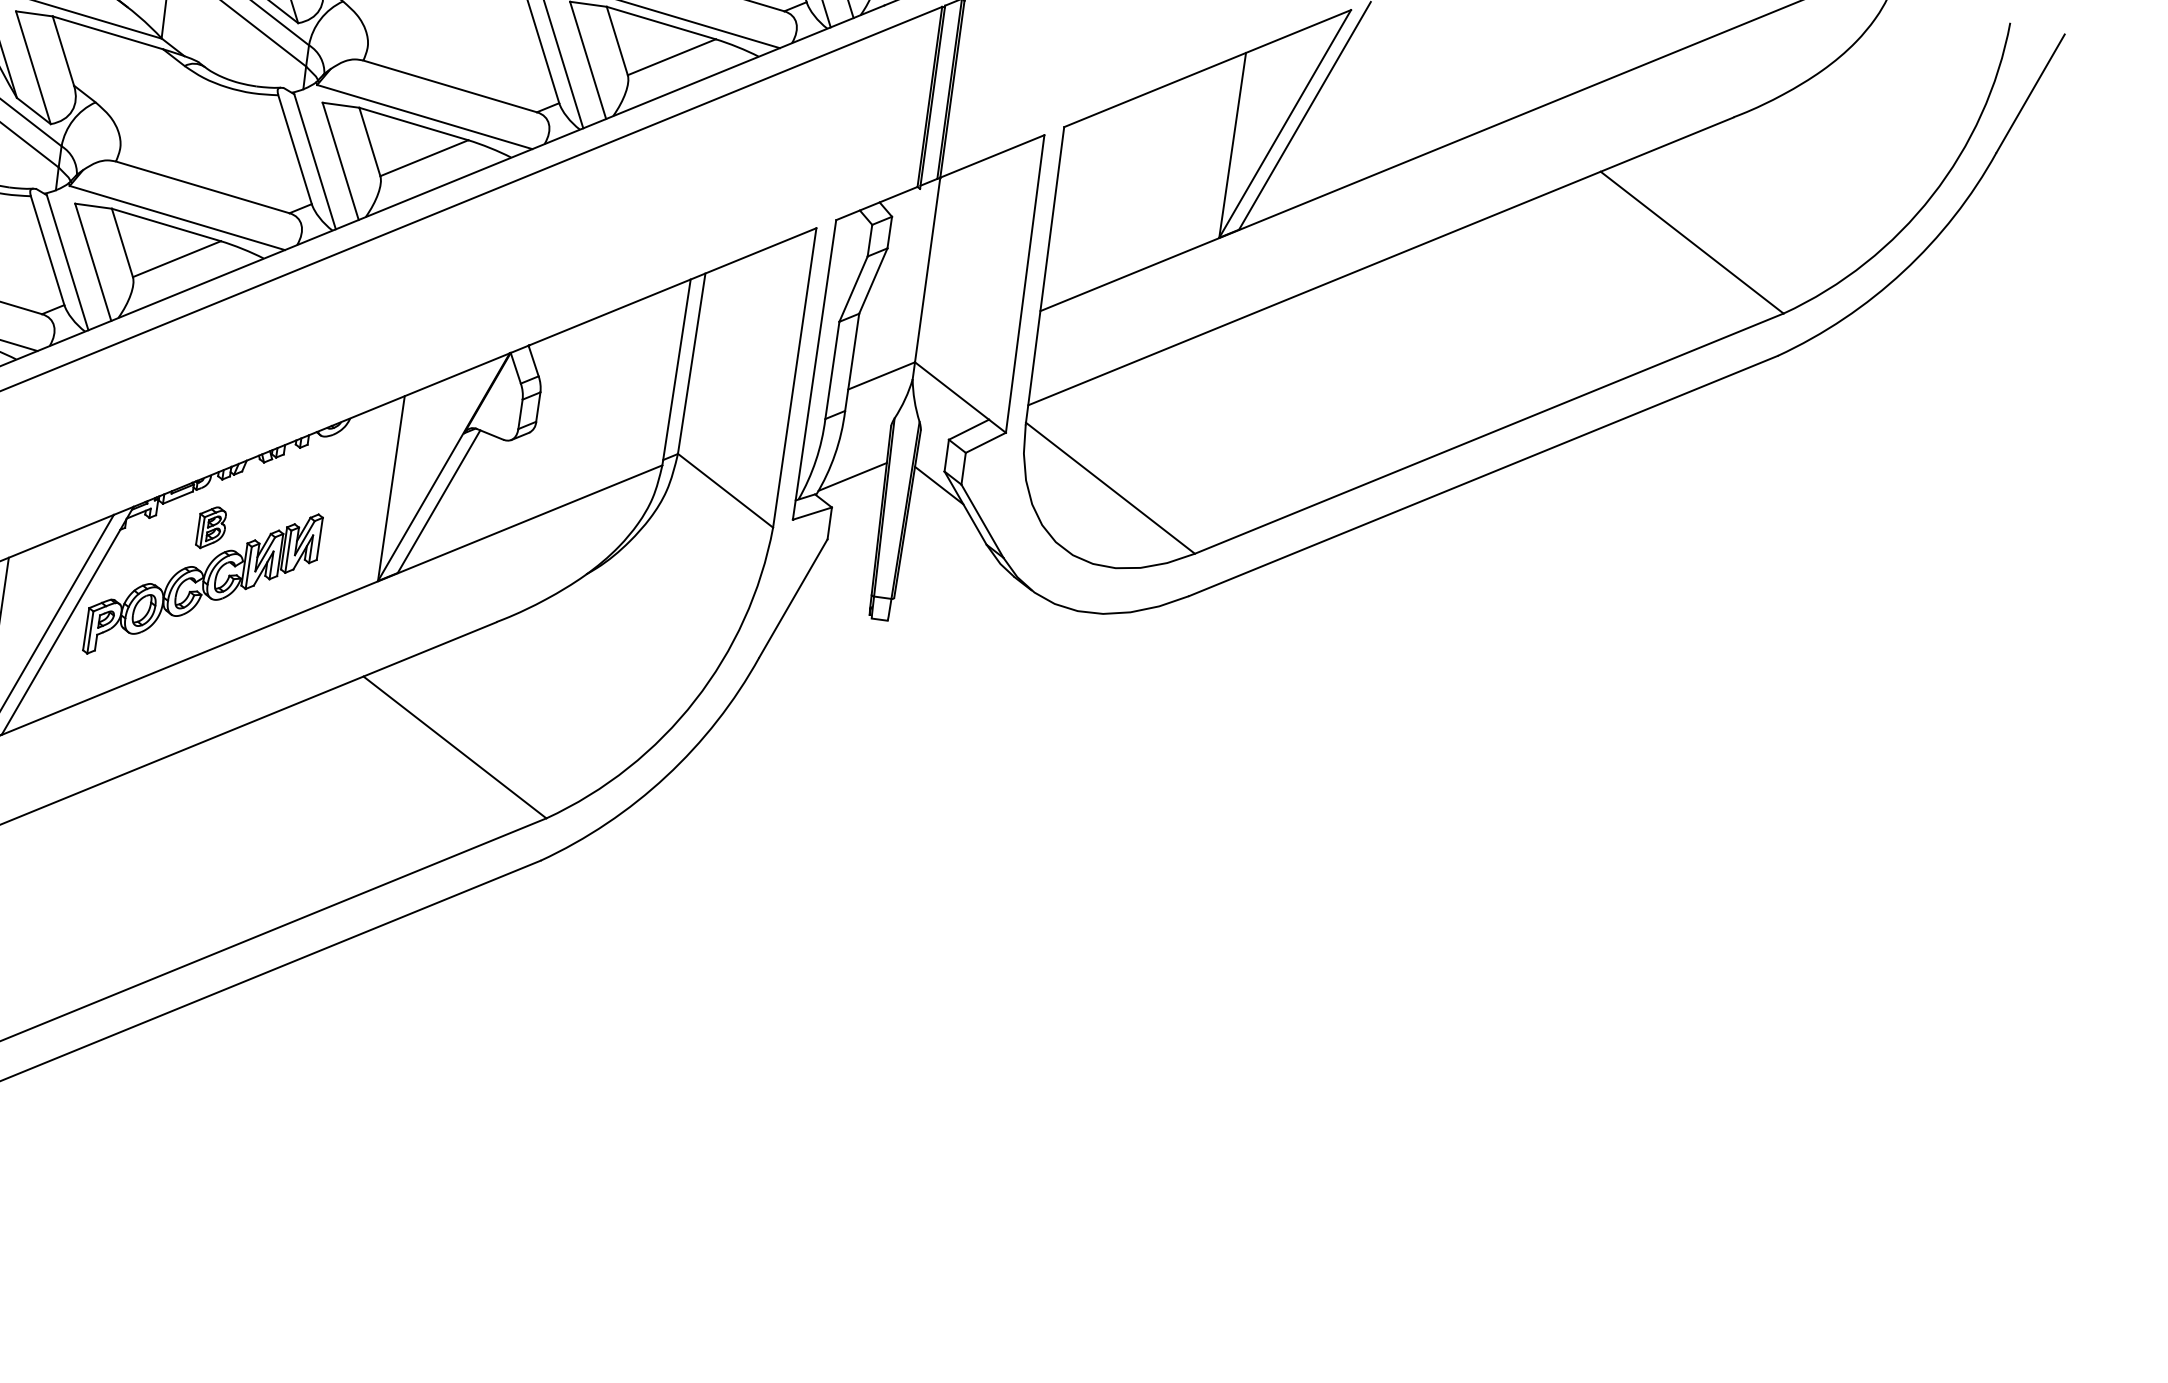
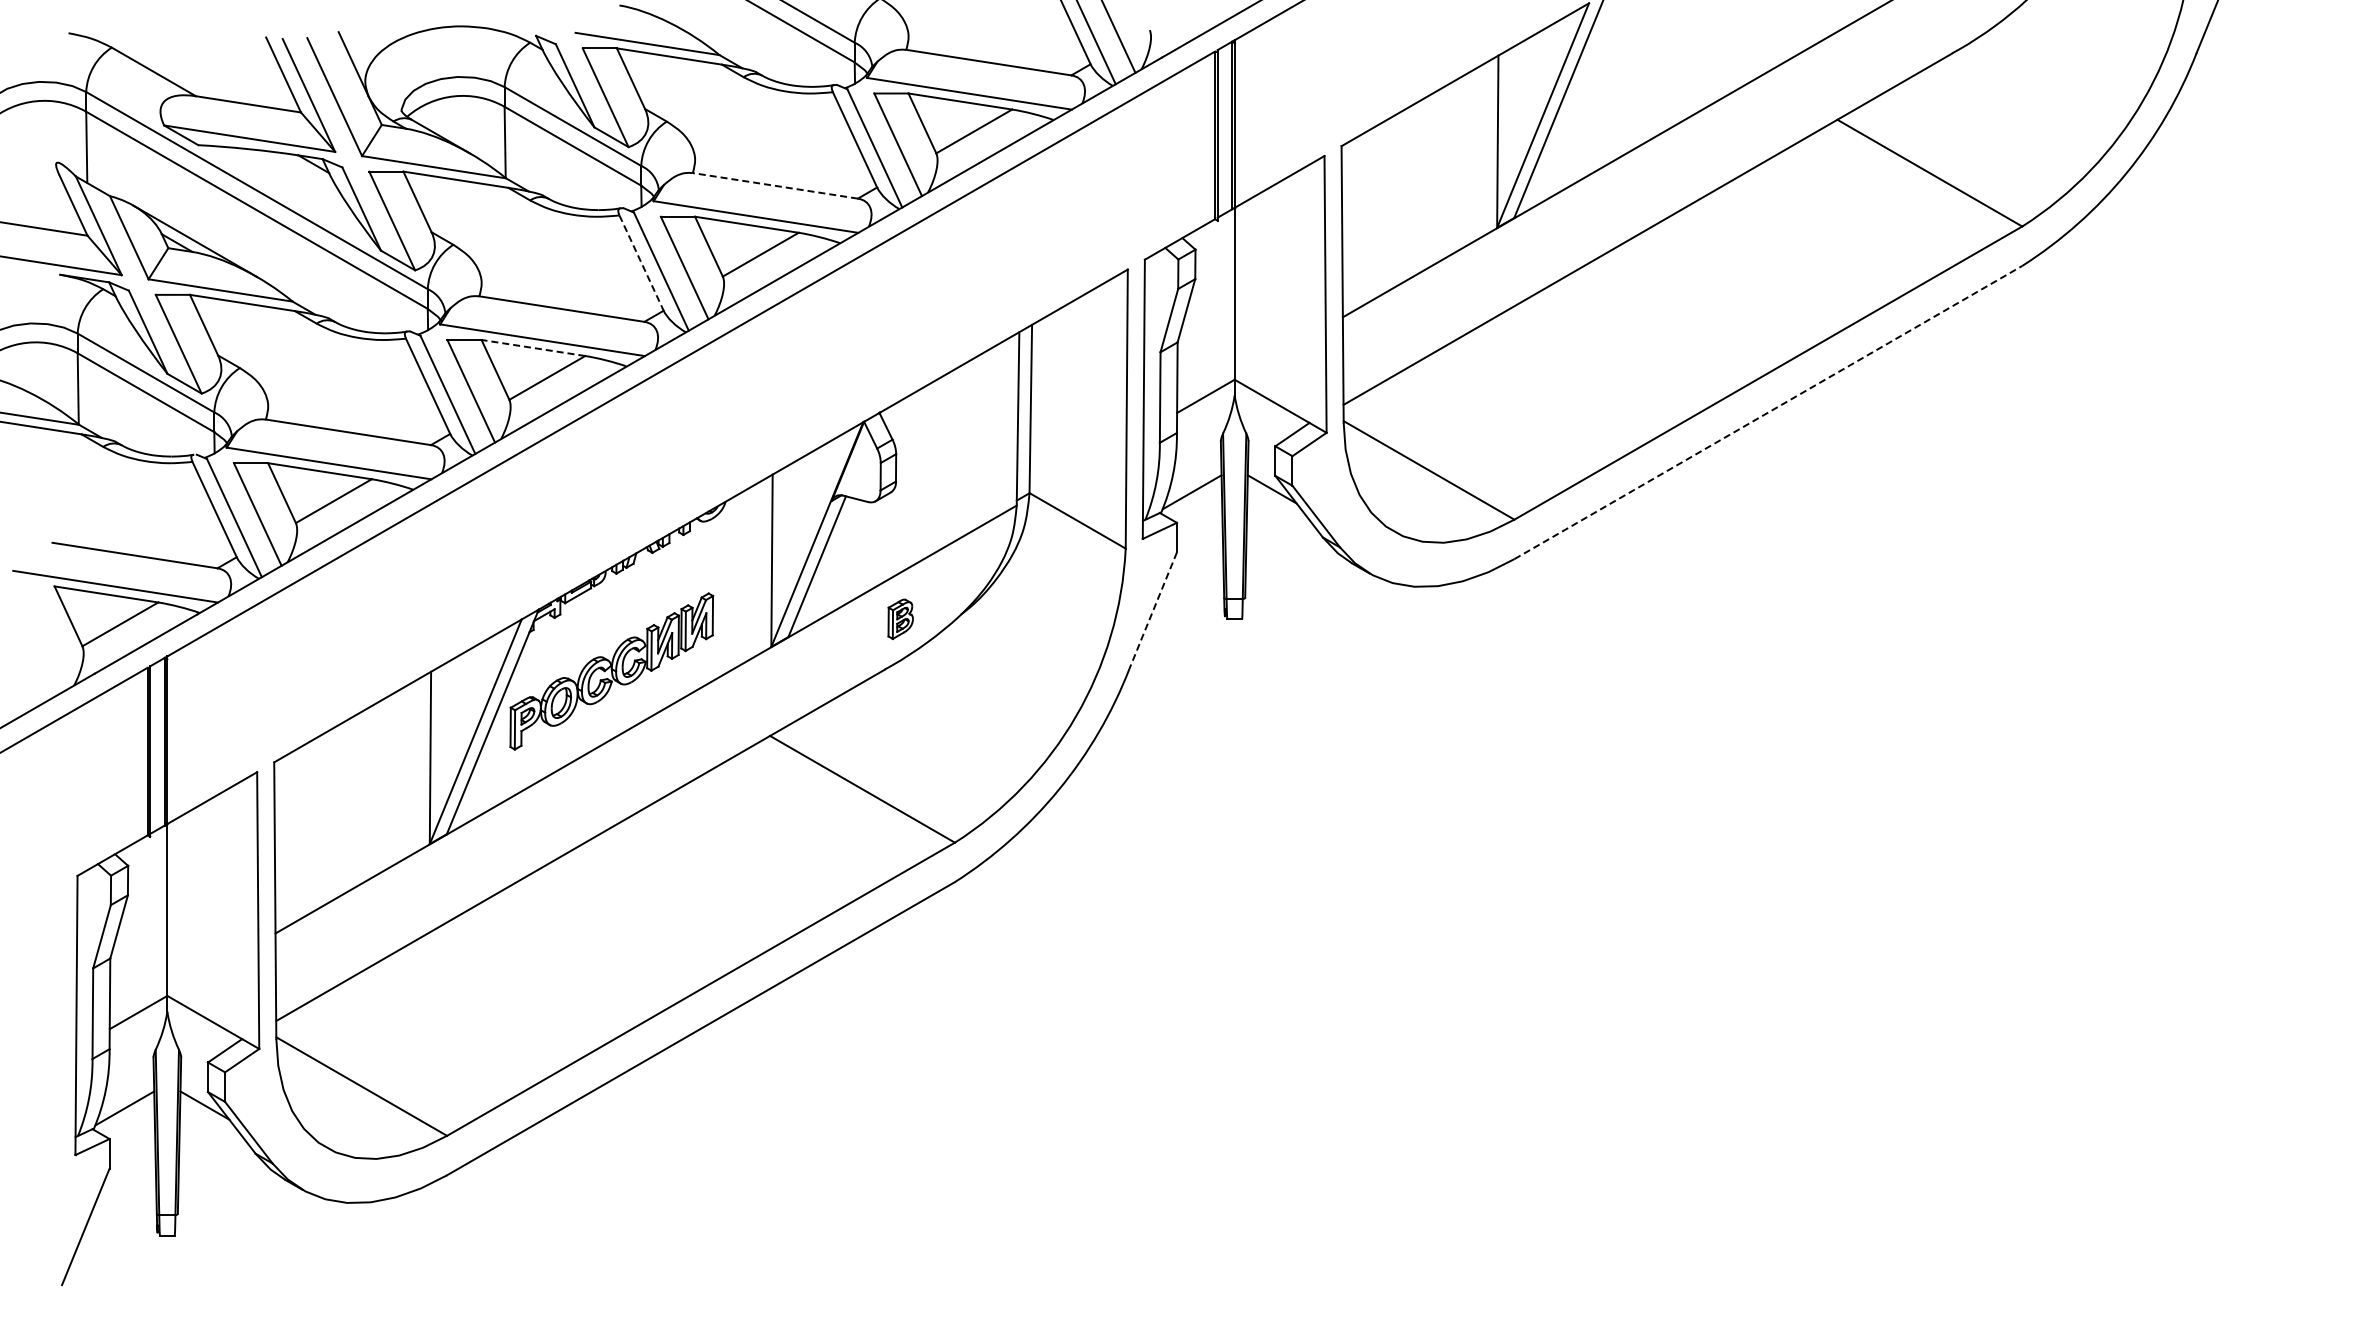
line: (449, 85) -> (774, 185), solid -> dashed
line: (294, 150) -> (641, 263), solid -> dashed
line: (165, 224) -> (532, 347), solid -> dashed
line: (1483, 476) -> (1768, 412), solid -> dashed
part: (211, 527) -> (900, 618), moved
line: (793, 598) -> (1153, 610), solid -> dashed

